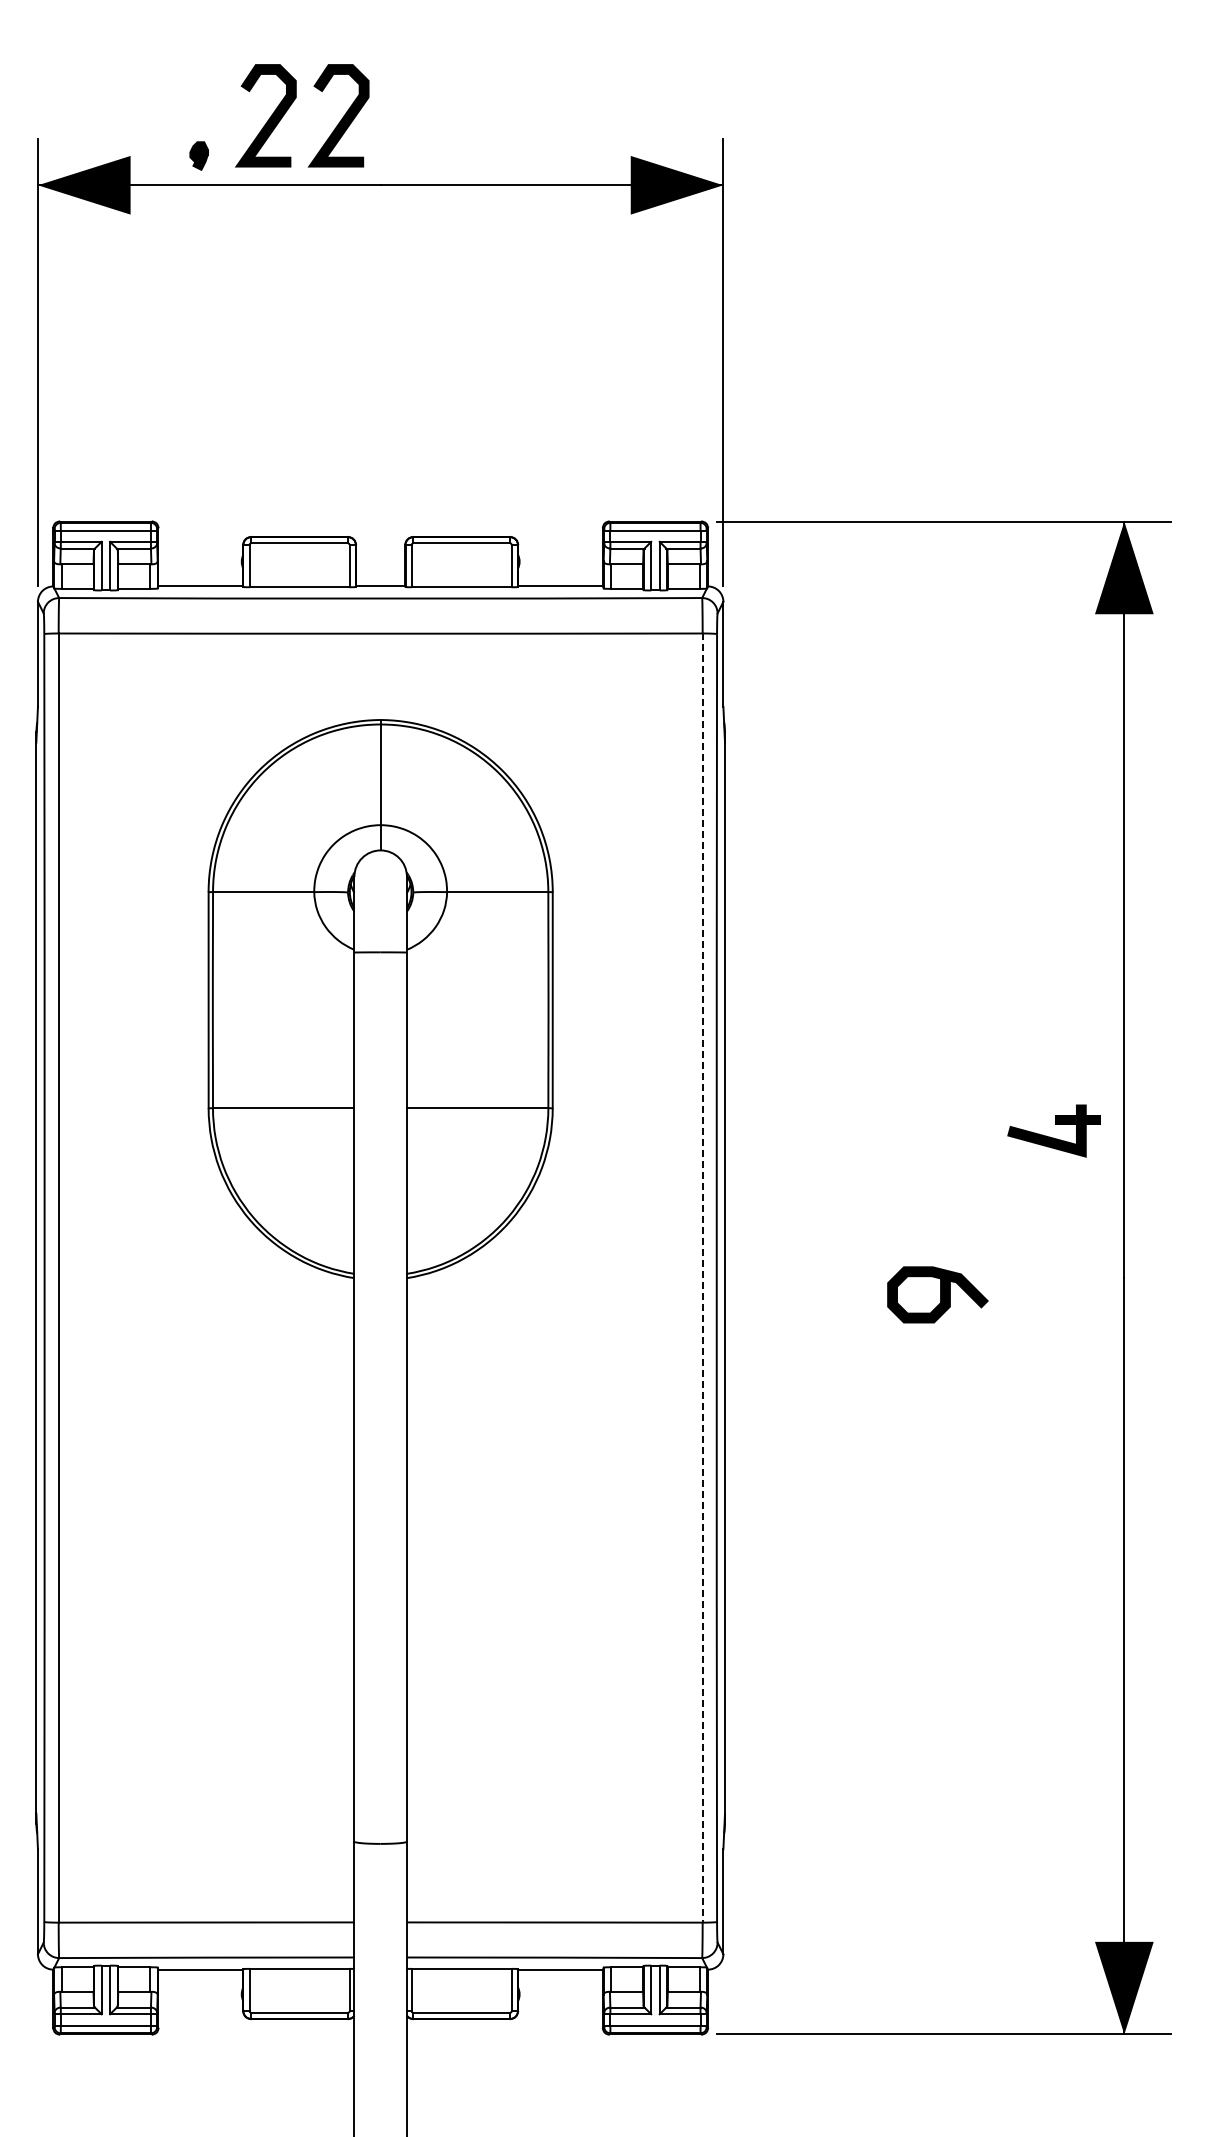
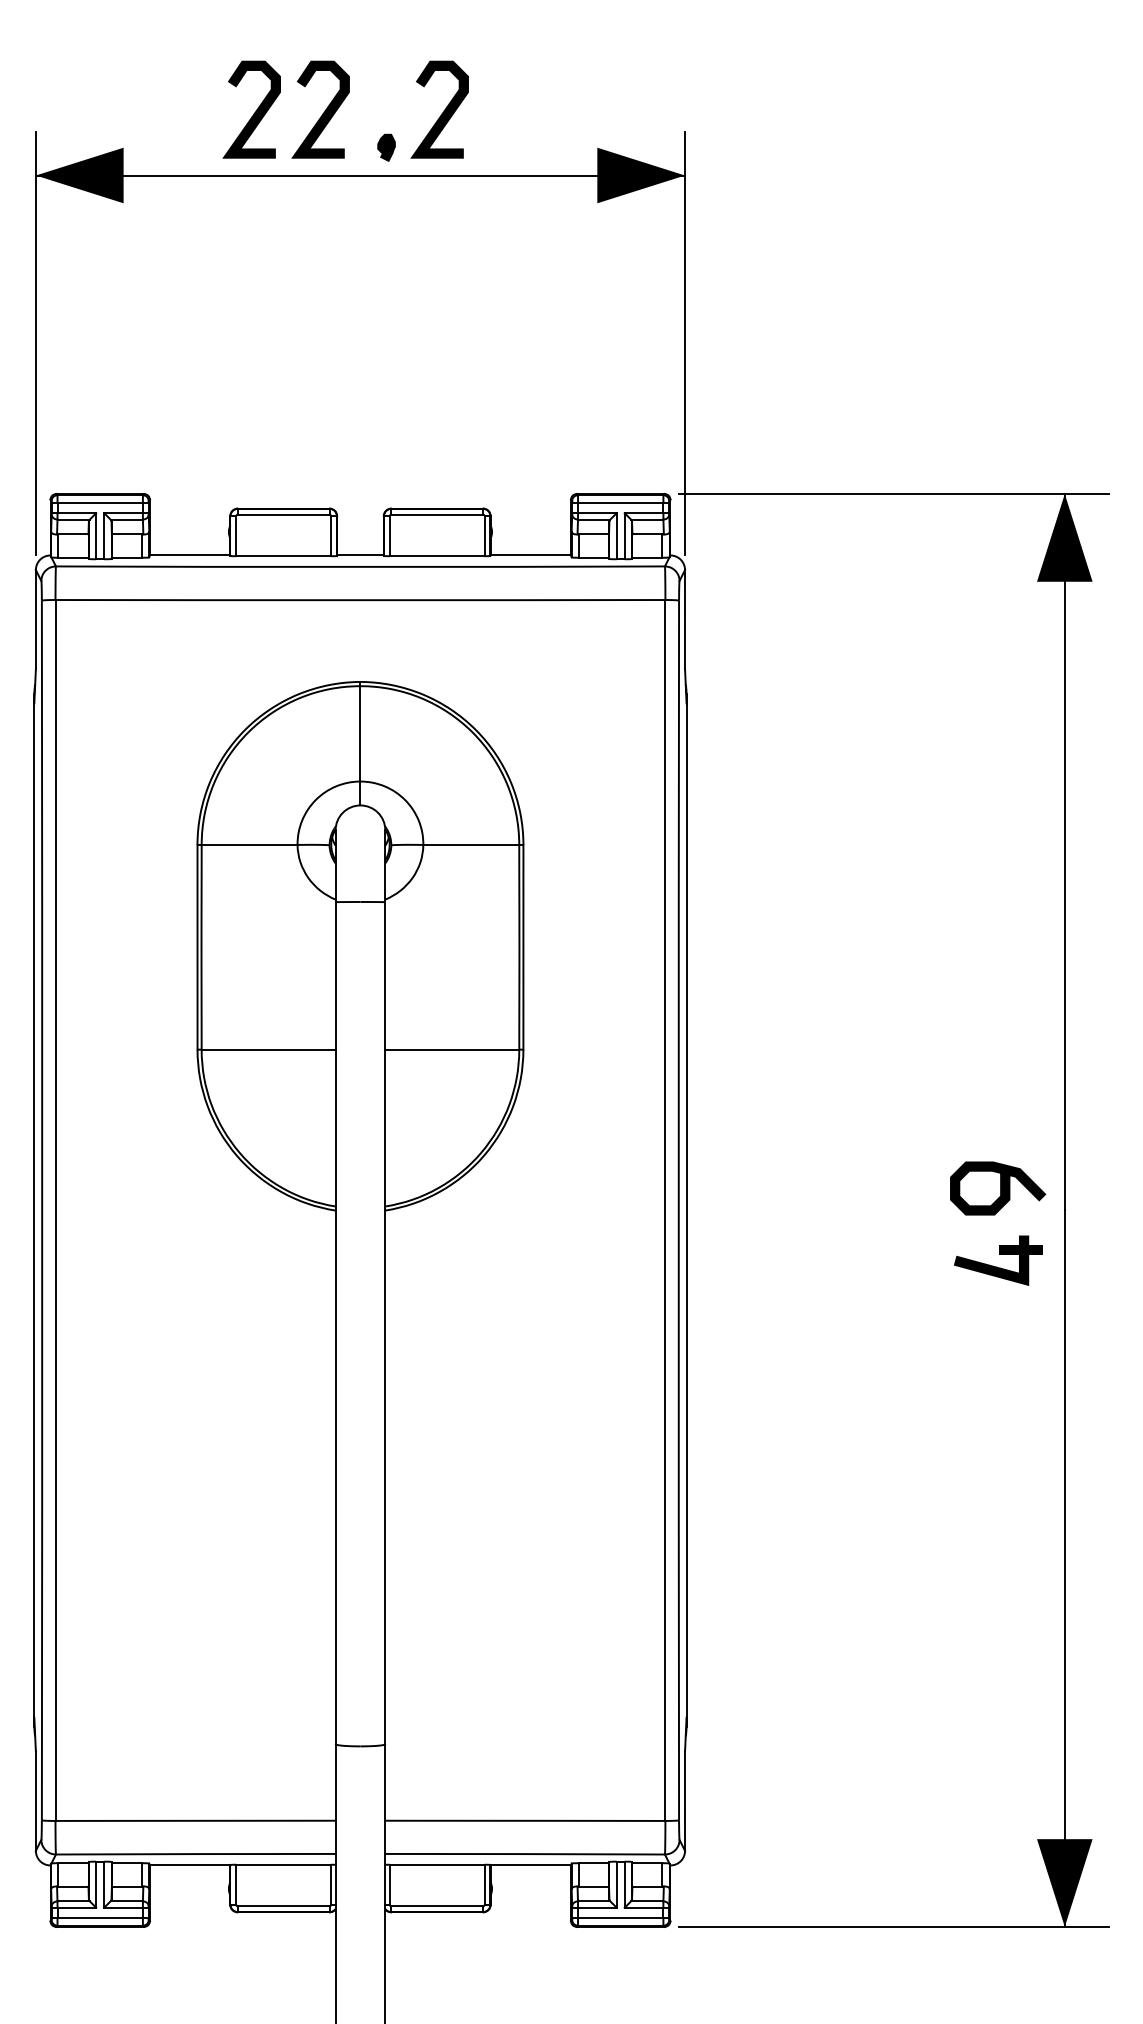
curve: (468, 116) -> (443, 110), added
part: (198, 155) -> (385, 147), moved
part: (1055, 1124) -> (999, 1254), moved
line: (702, 1278) -> (665, 1210), dashed -> solid
curve: (940, 1294) -> (1000, 1188), moved

